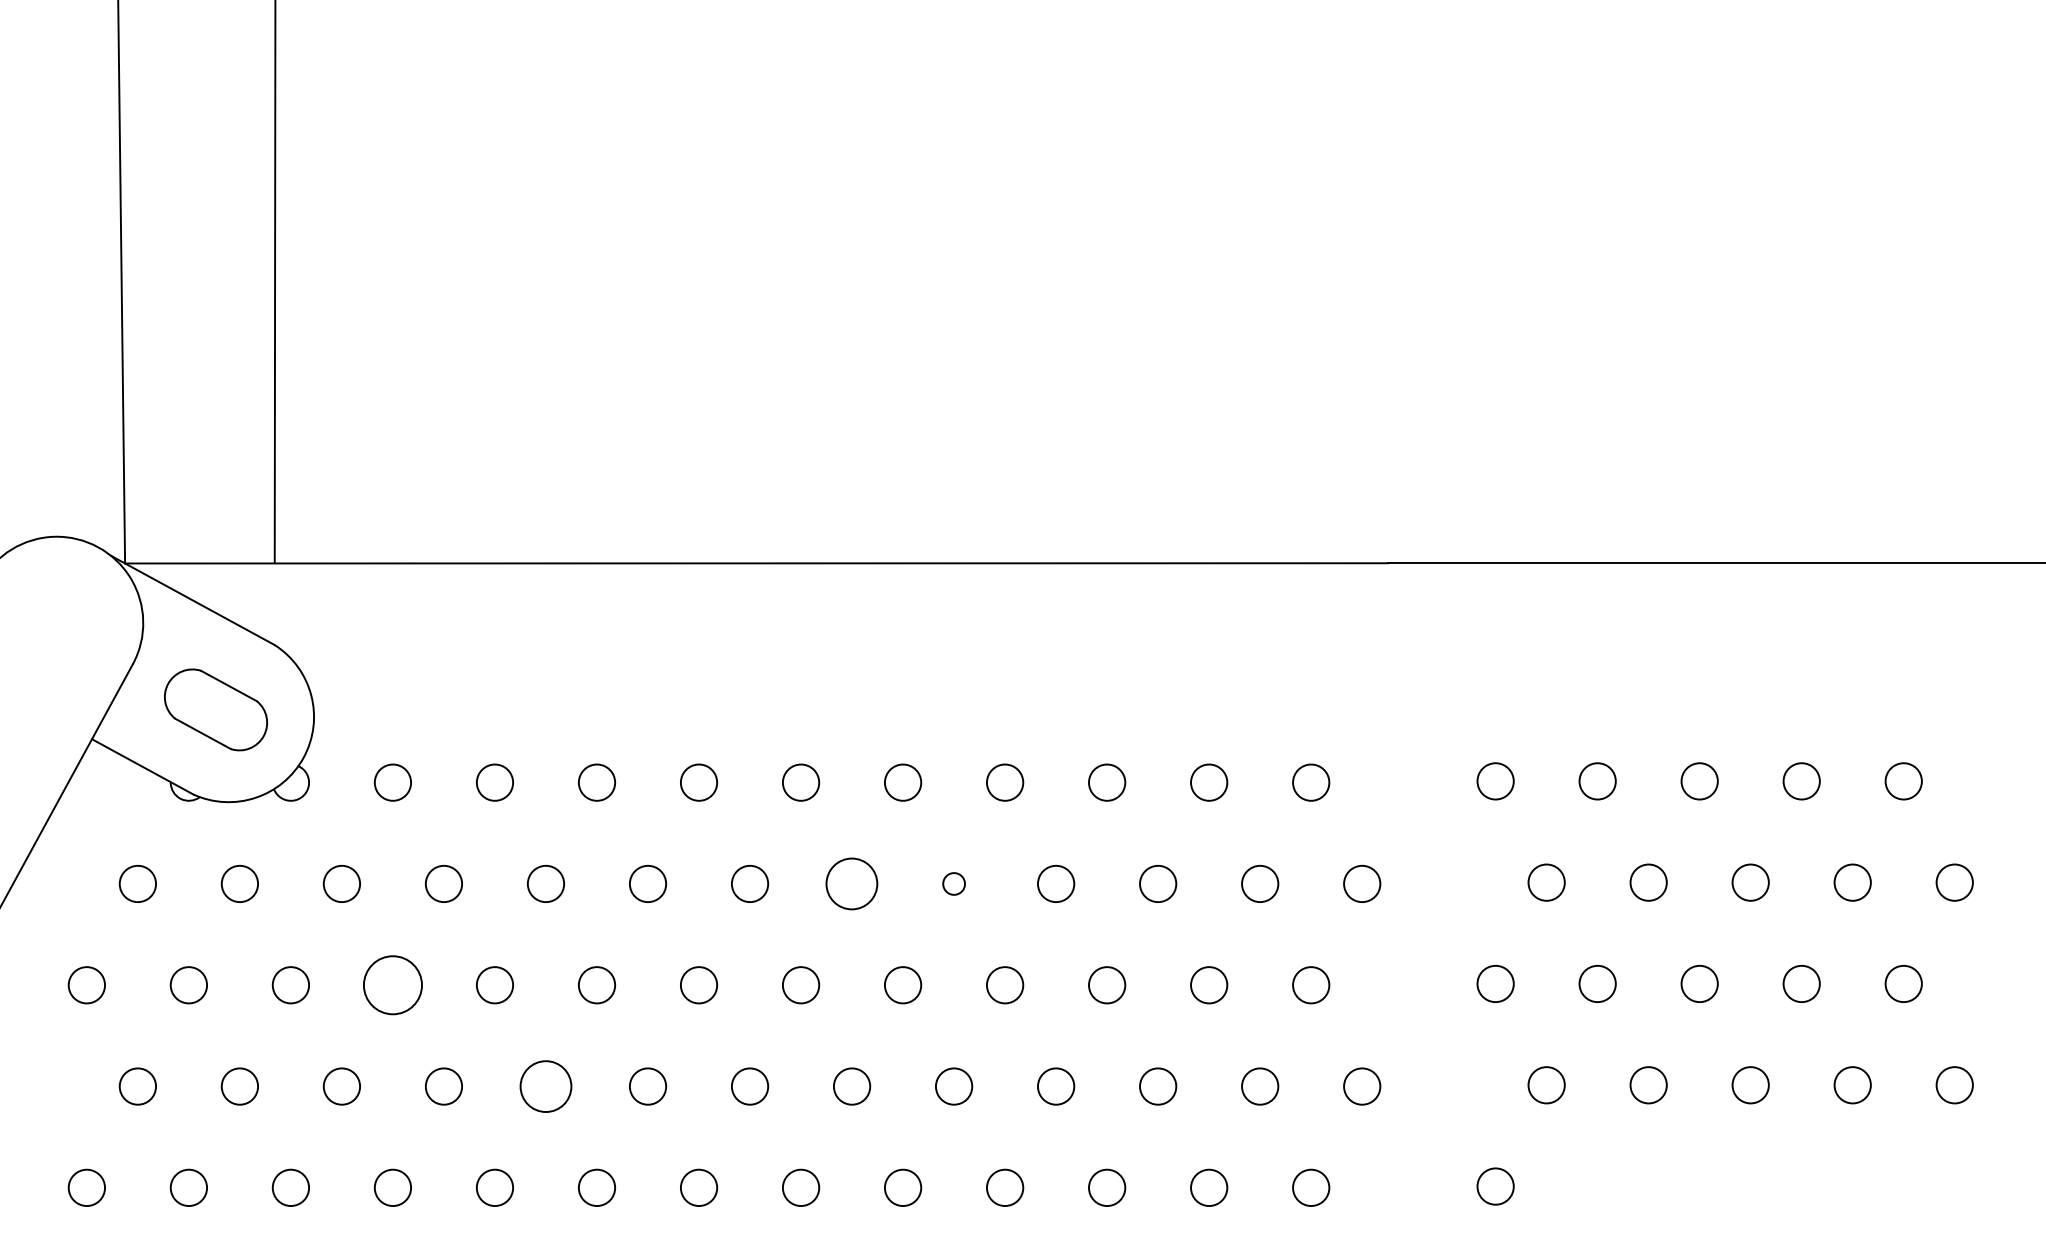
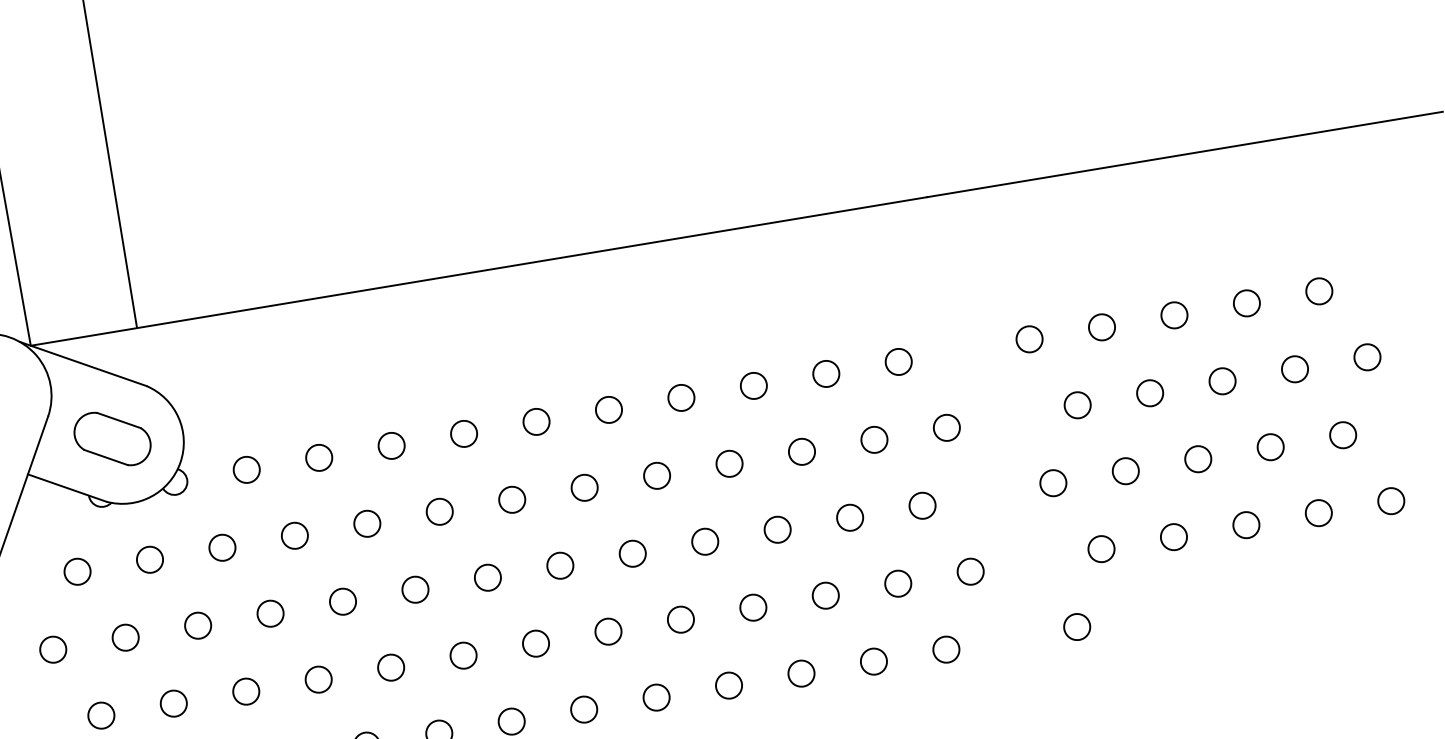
circle: (852, 883) -> (584, 487), size x0.71
circle: (953, 883) -> (656, 475), size x1.67
circle: (392, 985) -> (270, 613), size x0.62
circle: (545, 1086) -> (390, 667), size x0.71

